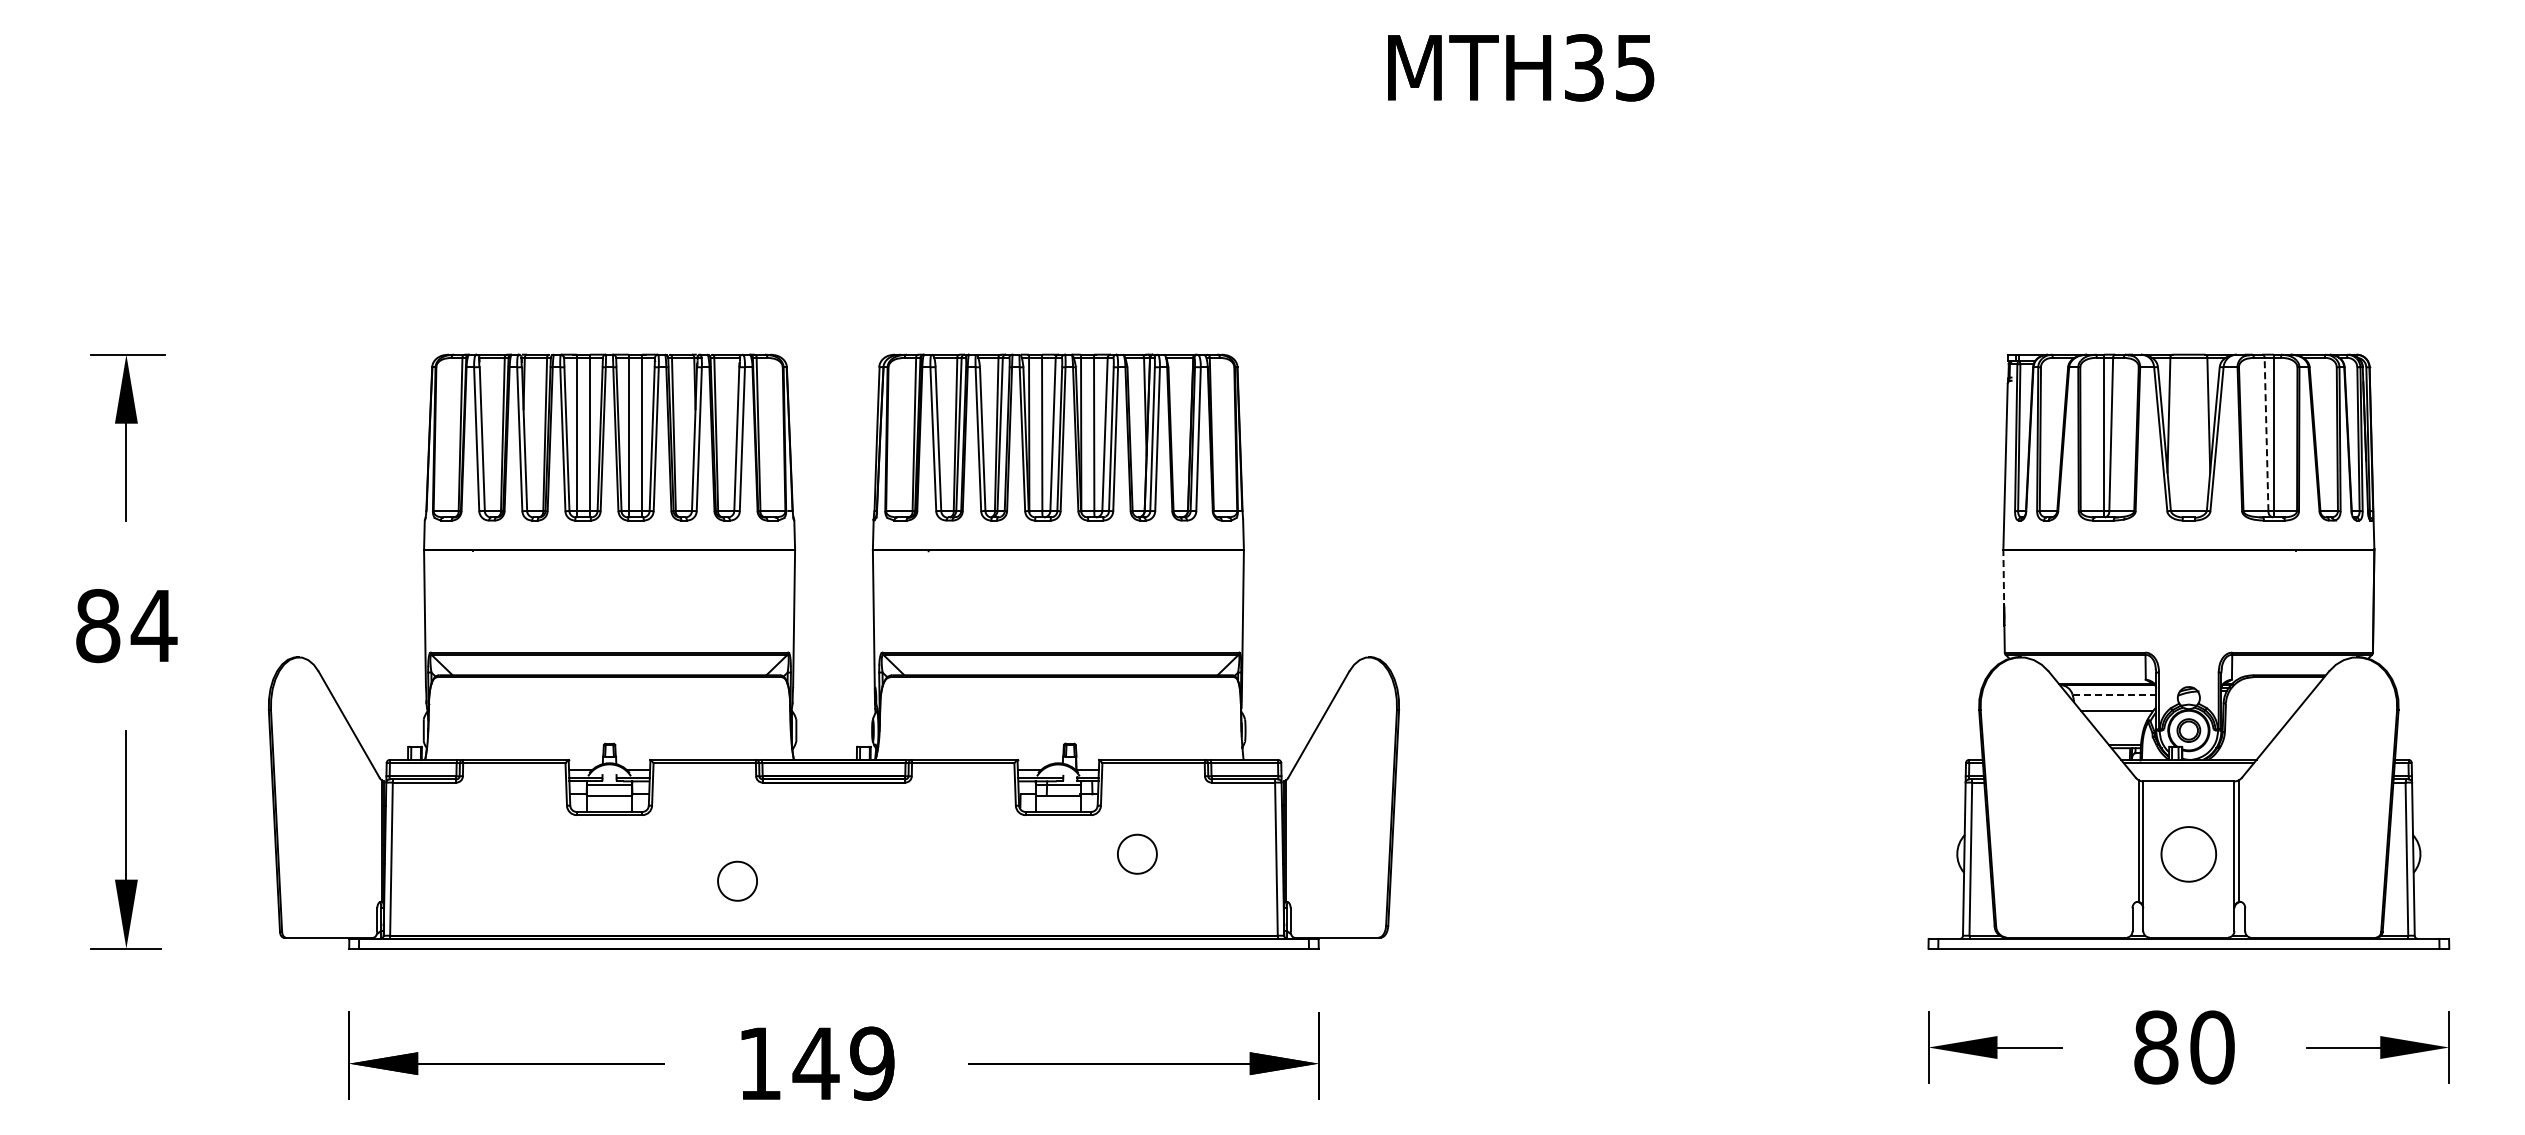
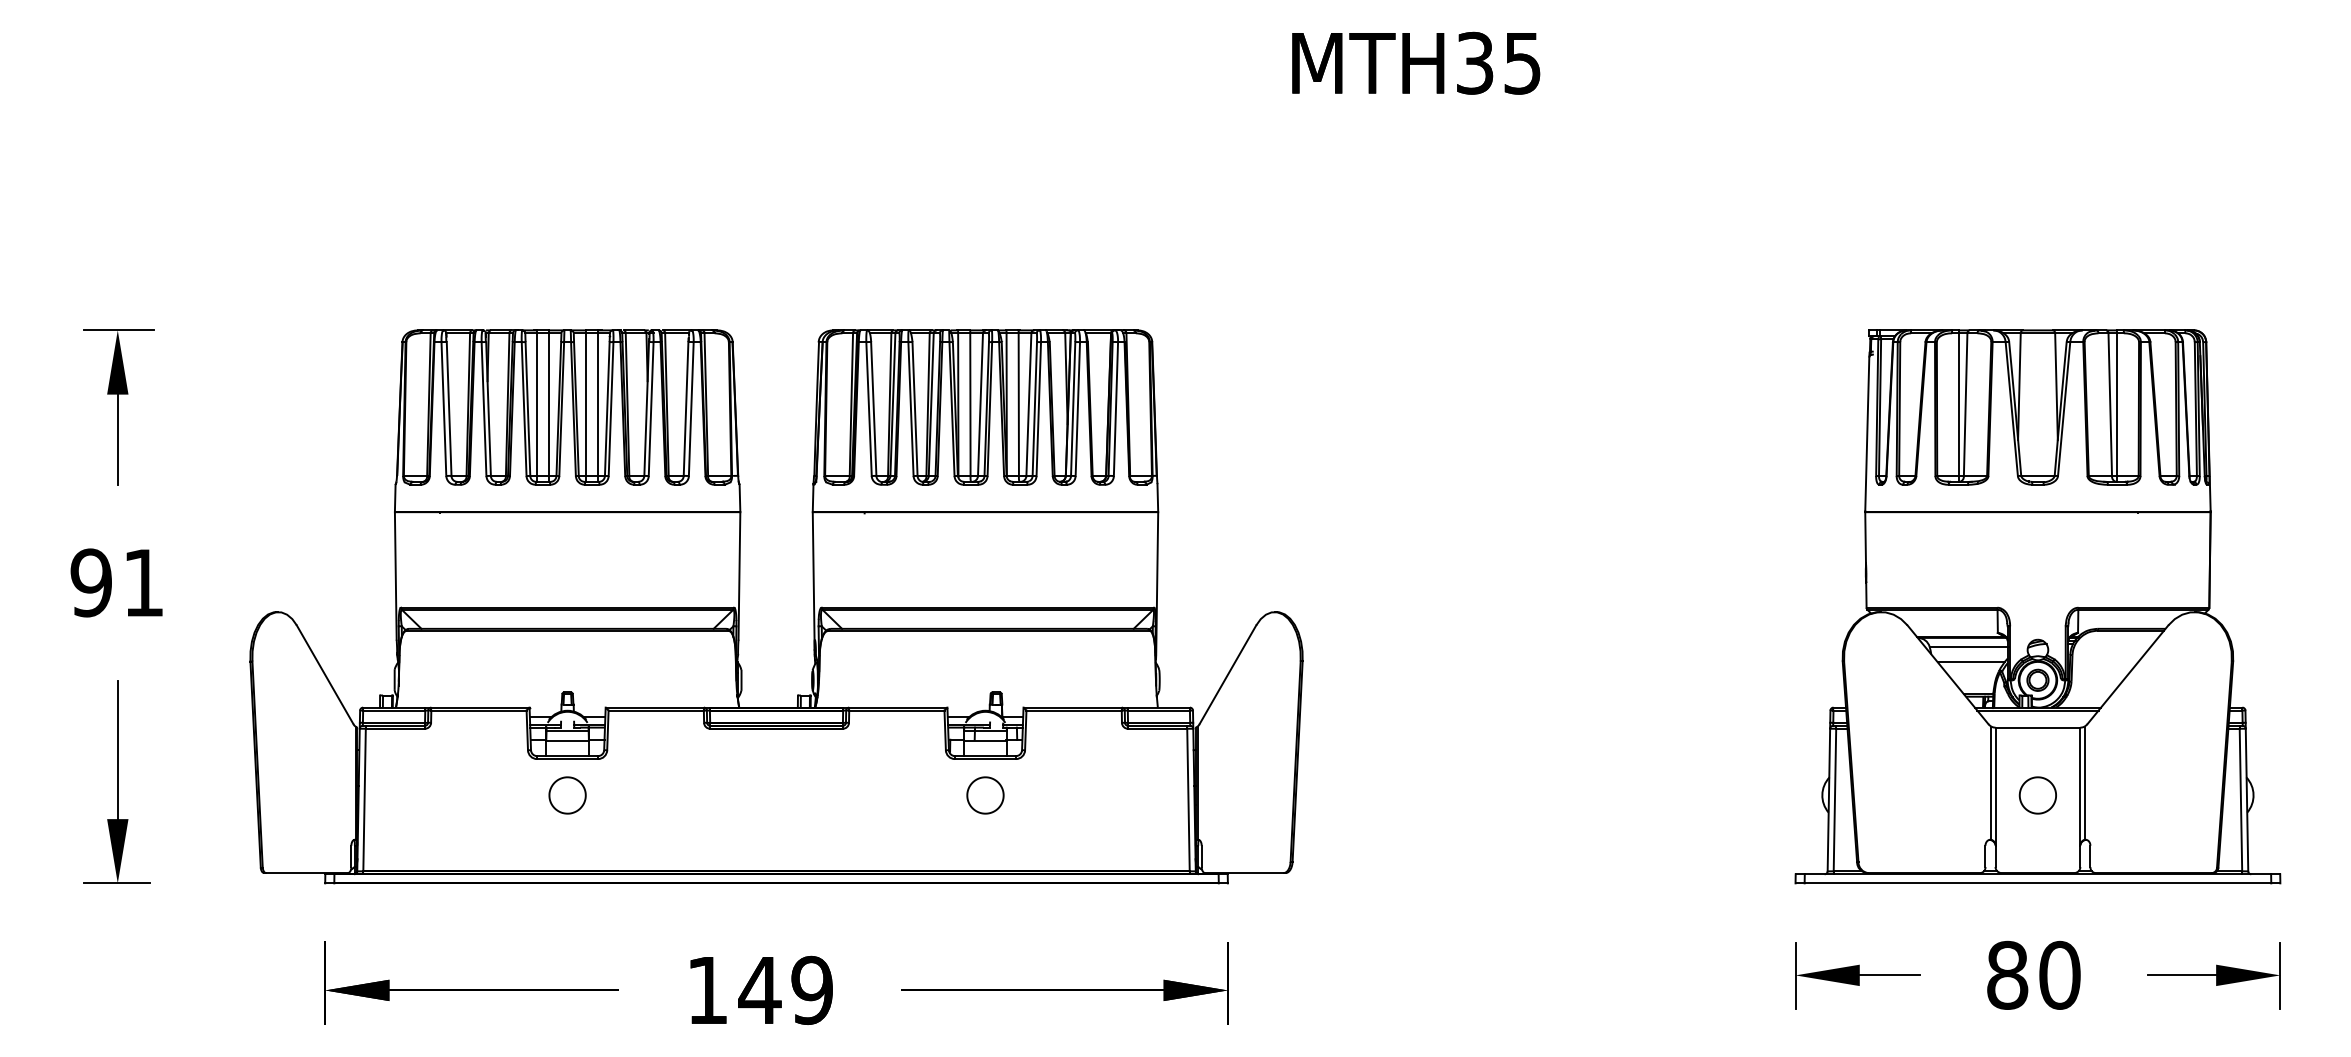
line: (2266, 434) -> (2110, 404), dashed -> solid
line: (2003, 576) -> (1865, 536), dashed -> solid
text: (126, 626) -> (117, 583), 84 -> 91
line: (2114, 694) -> (1968, 646), dashed -> solid
part: (1137, 853) -> (985, 794), moved
part: (2188, 853) -> (2037, 794), size x0.71
part: (737, 880) -> (567, 794), moved

